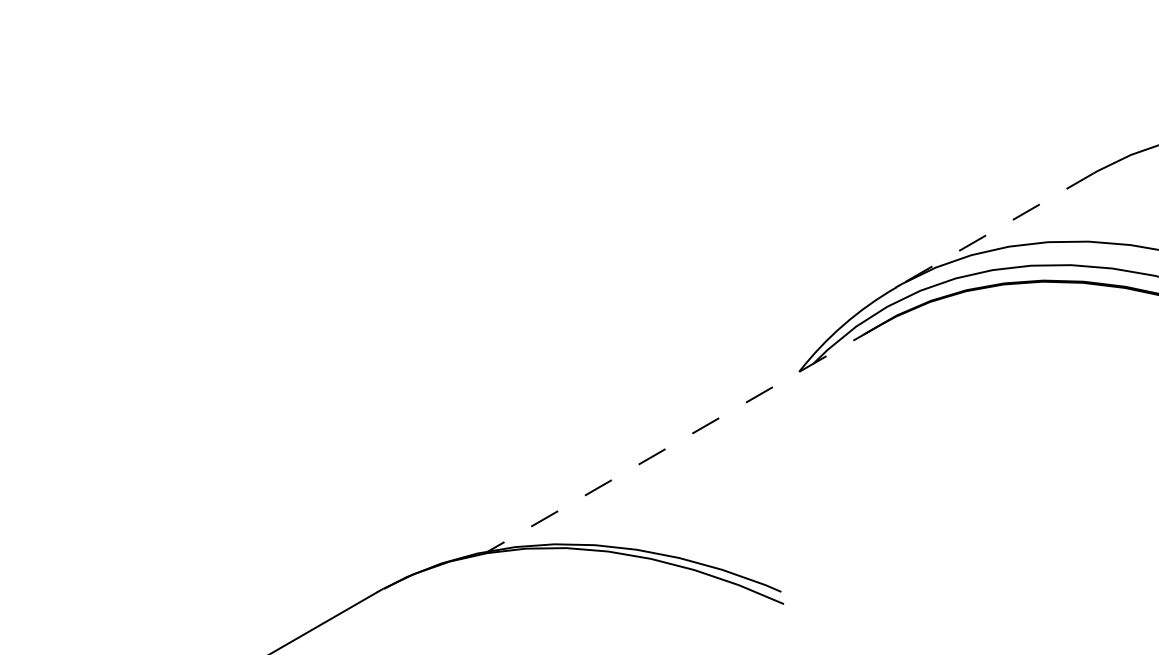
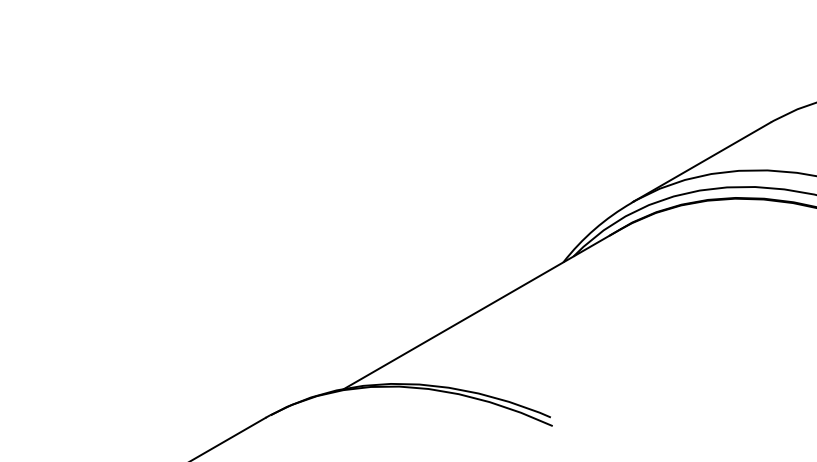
line: (995, 229) -> (701, 161), dashed -> solid
line: (683, 438) -> (481, 309), dashed -> solid

